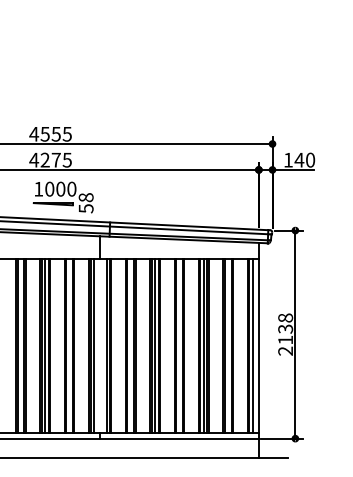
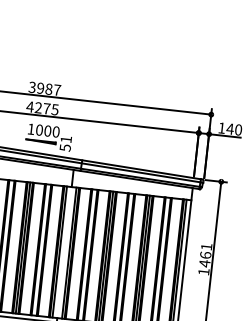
text: (50, 133) -> (44, 88), 4555 -> 3987
text: (85, 197) -> (65, 139), 58 -> 51
text: (285, 334) -> (205, 259), 2138 -> 1461

